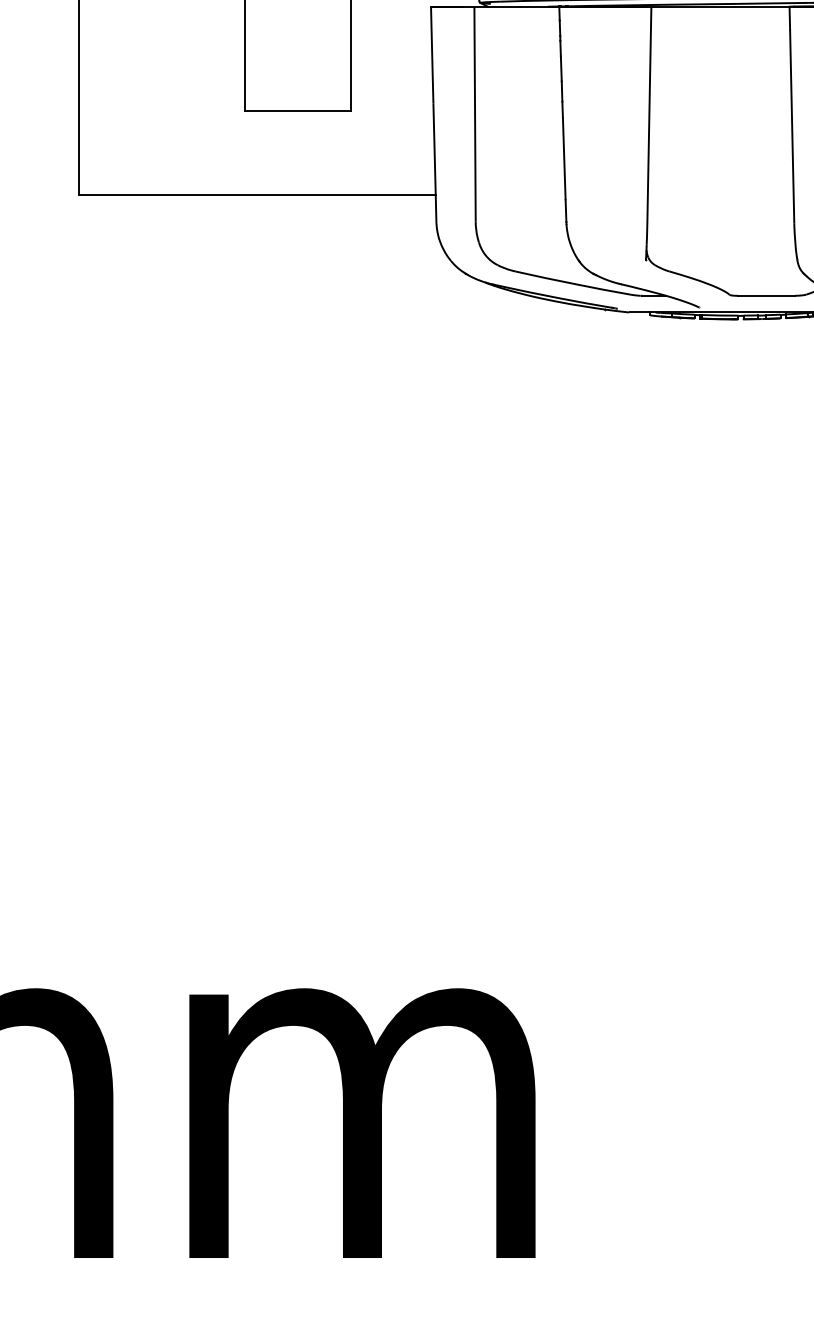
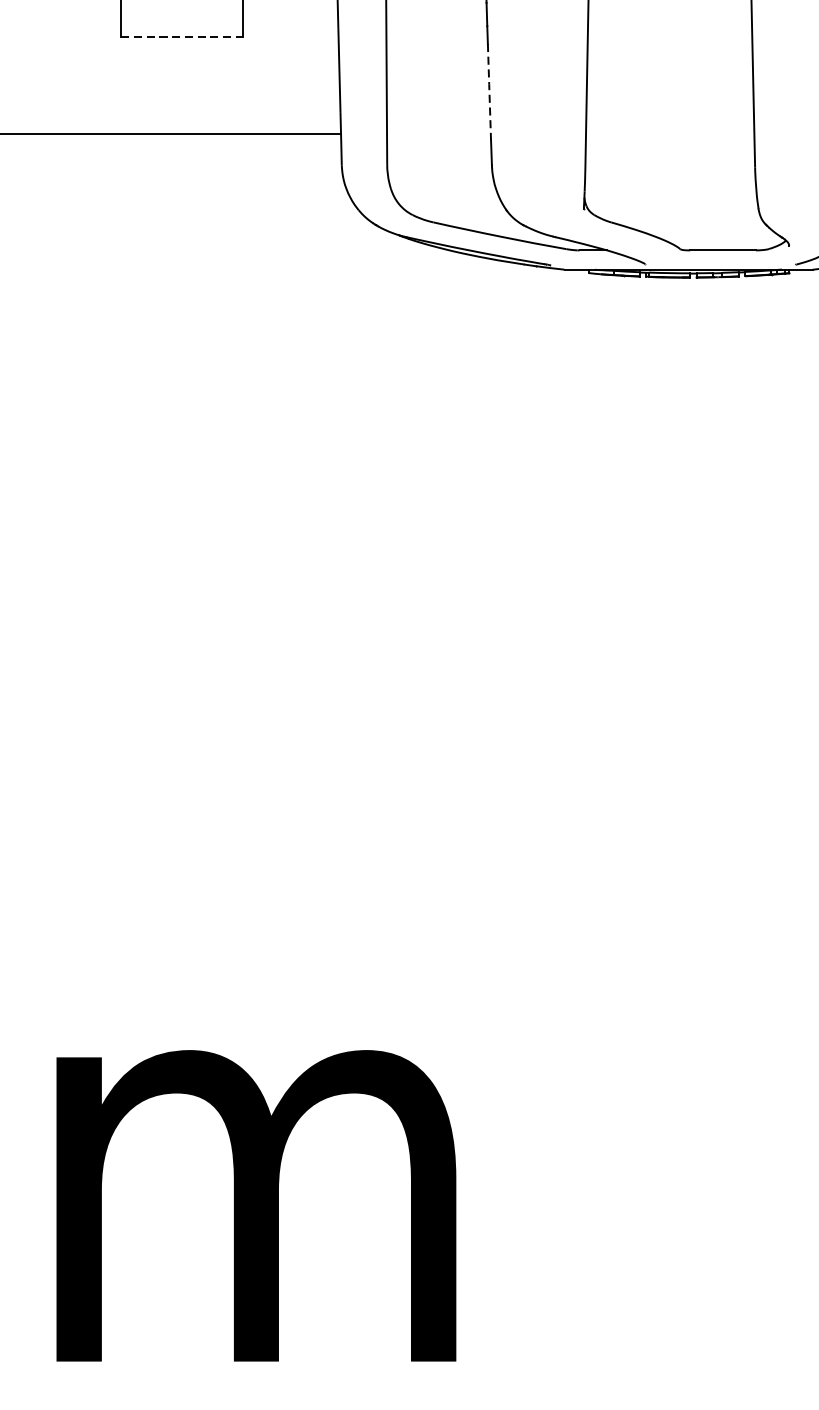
line: (298, 111) -> (182, 37), solid -> dashed
line: (564, 157) -> (489, 90), solid -> dashed

